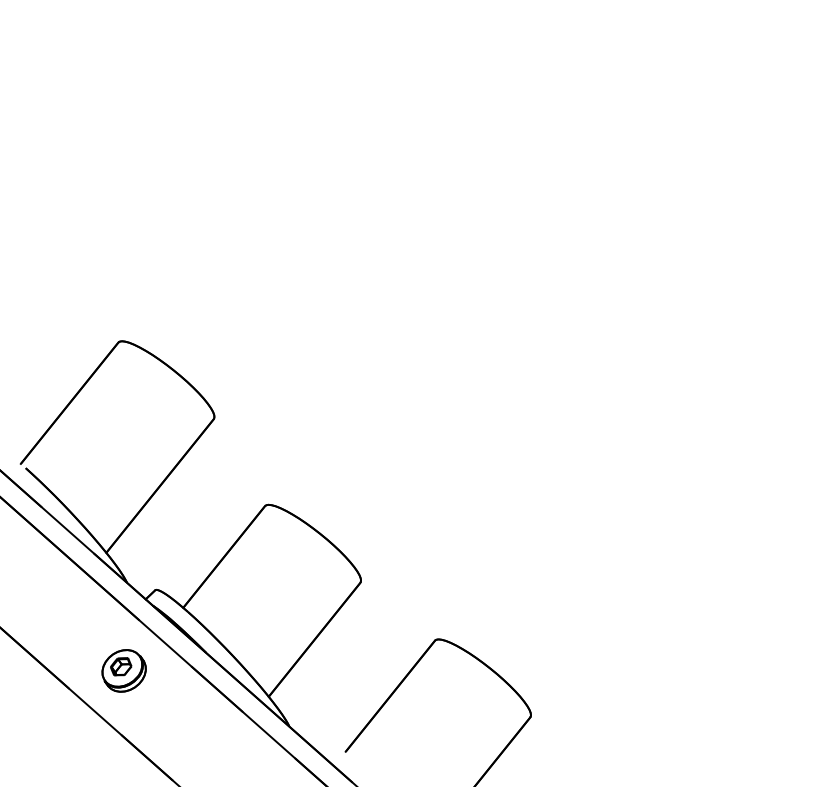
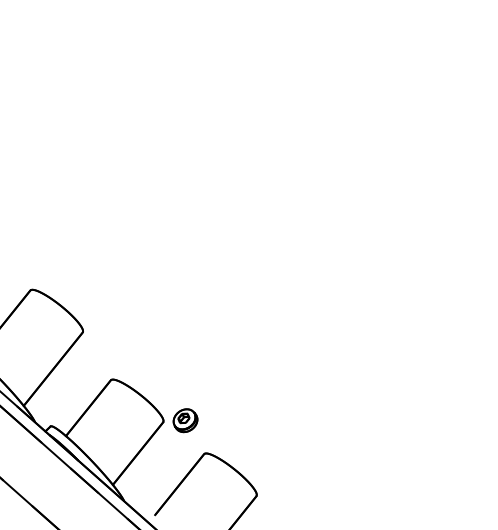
part: (124, 670) -> (185, 420), moved

